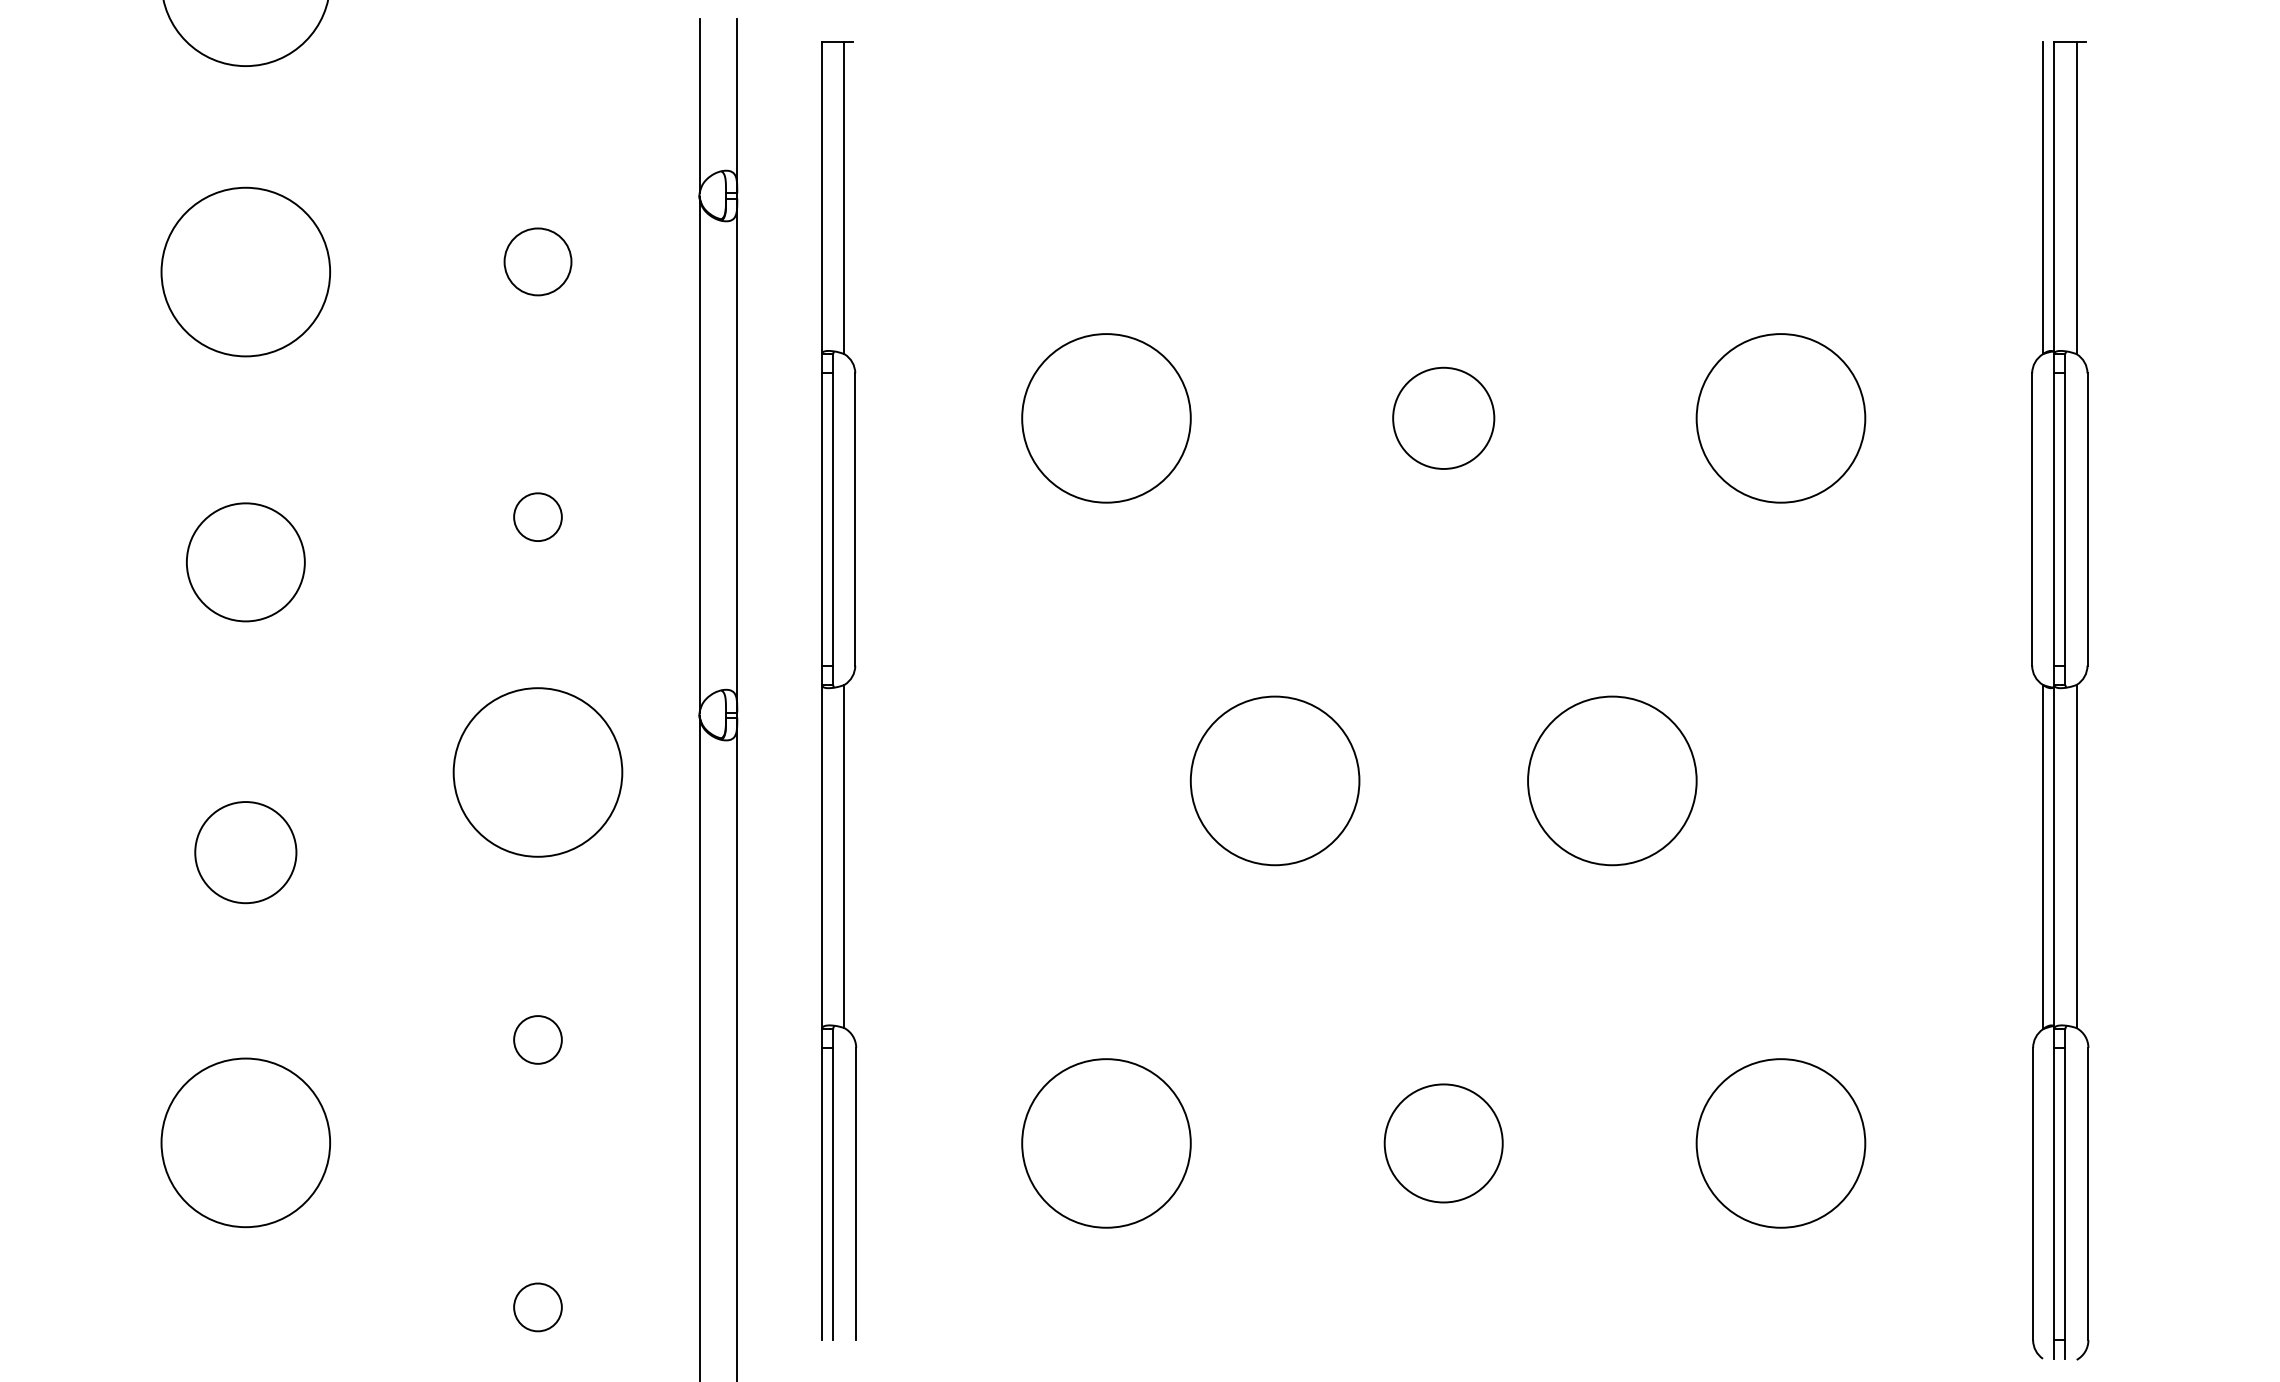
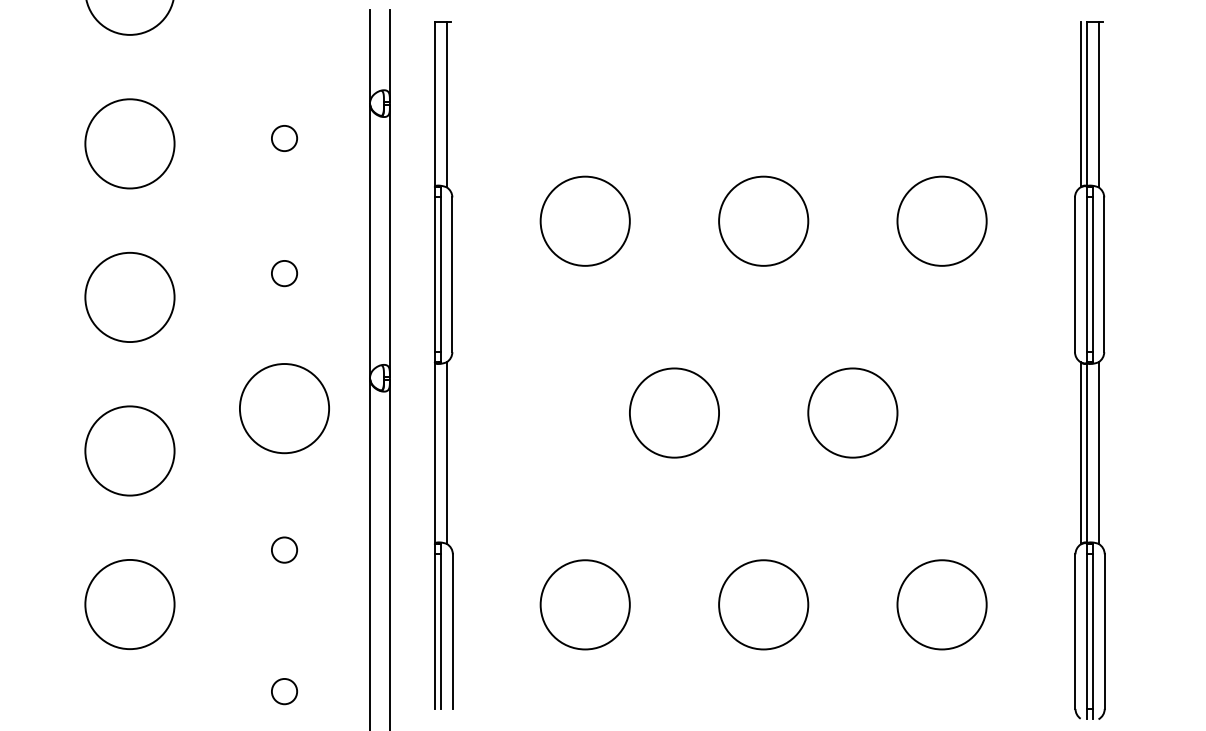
circle: (537, 261) -> (284, 138), size x0.71
circle: (1443, 416) -> (763, 220), size x1.67
circle: (244, 562) -> (129, 297), size x1.43
circle: (244, 851) -> (129, 450), size x1.67
circle: (1443, 1142) -> (763, 604), size x1.43

